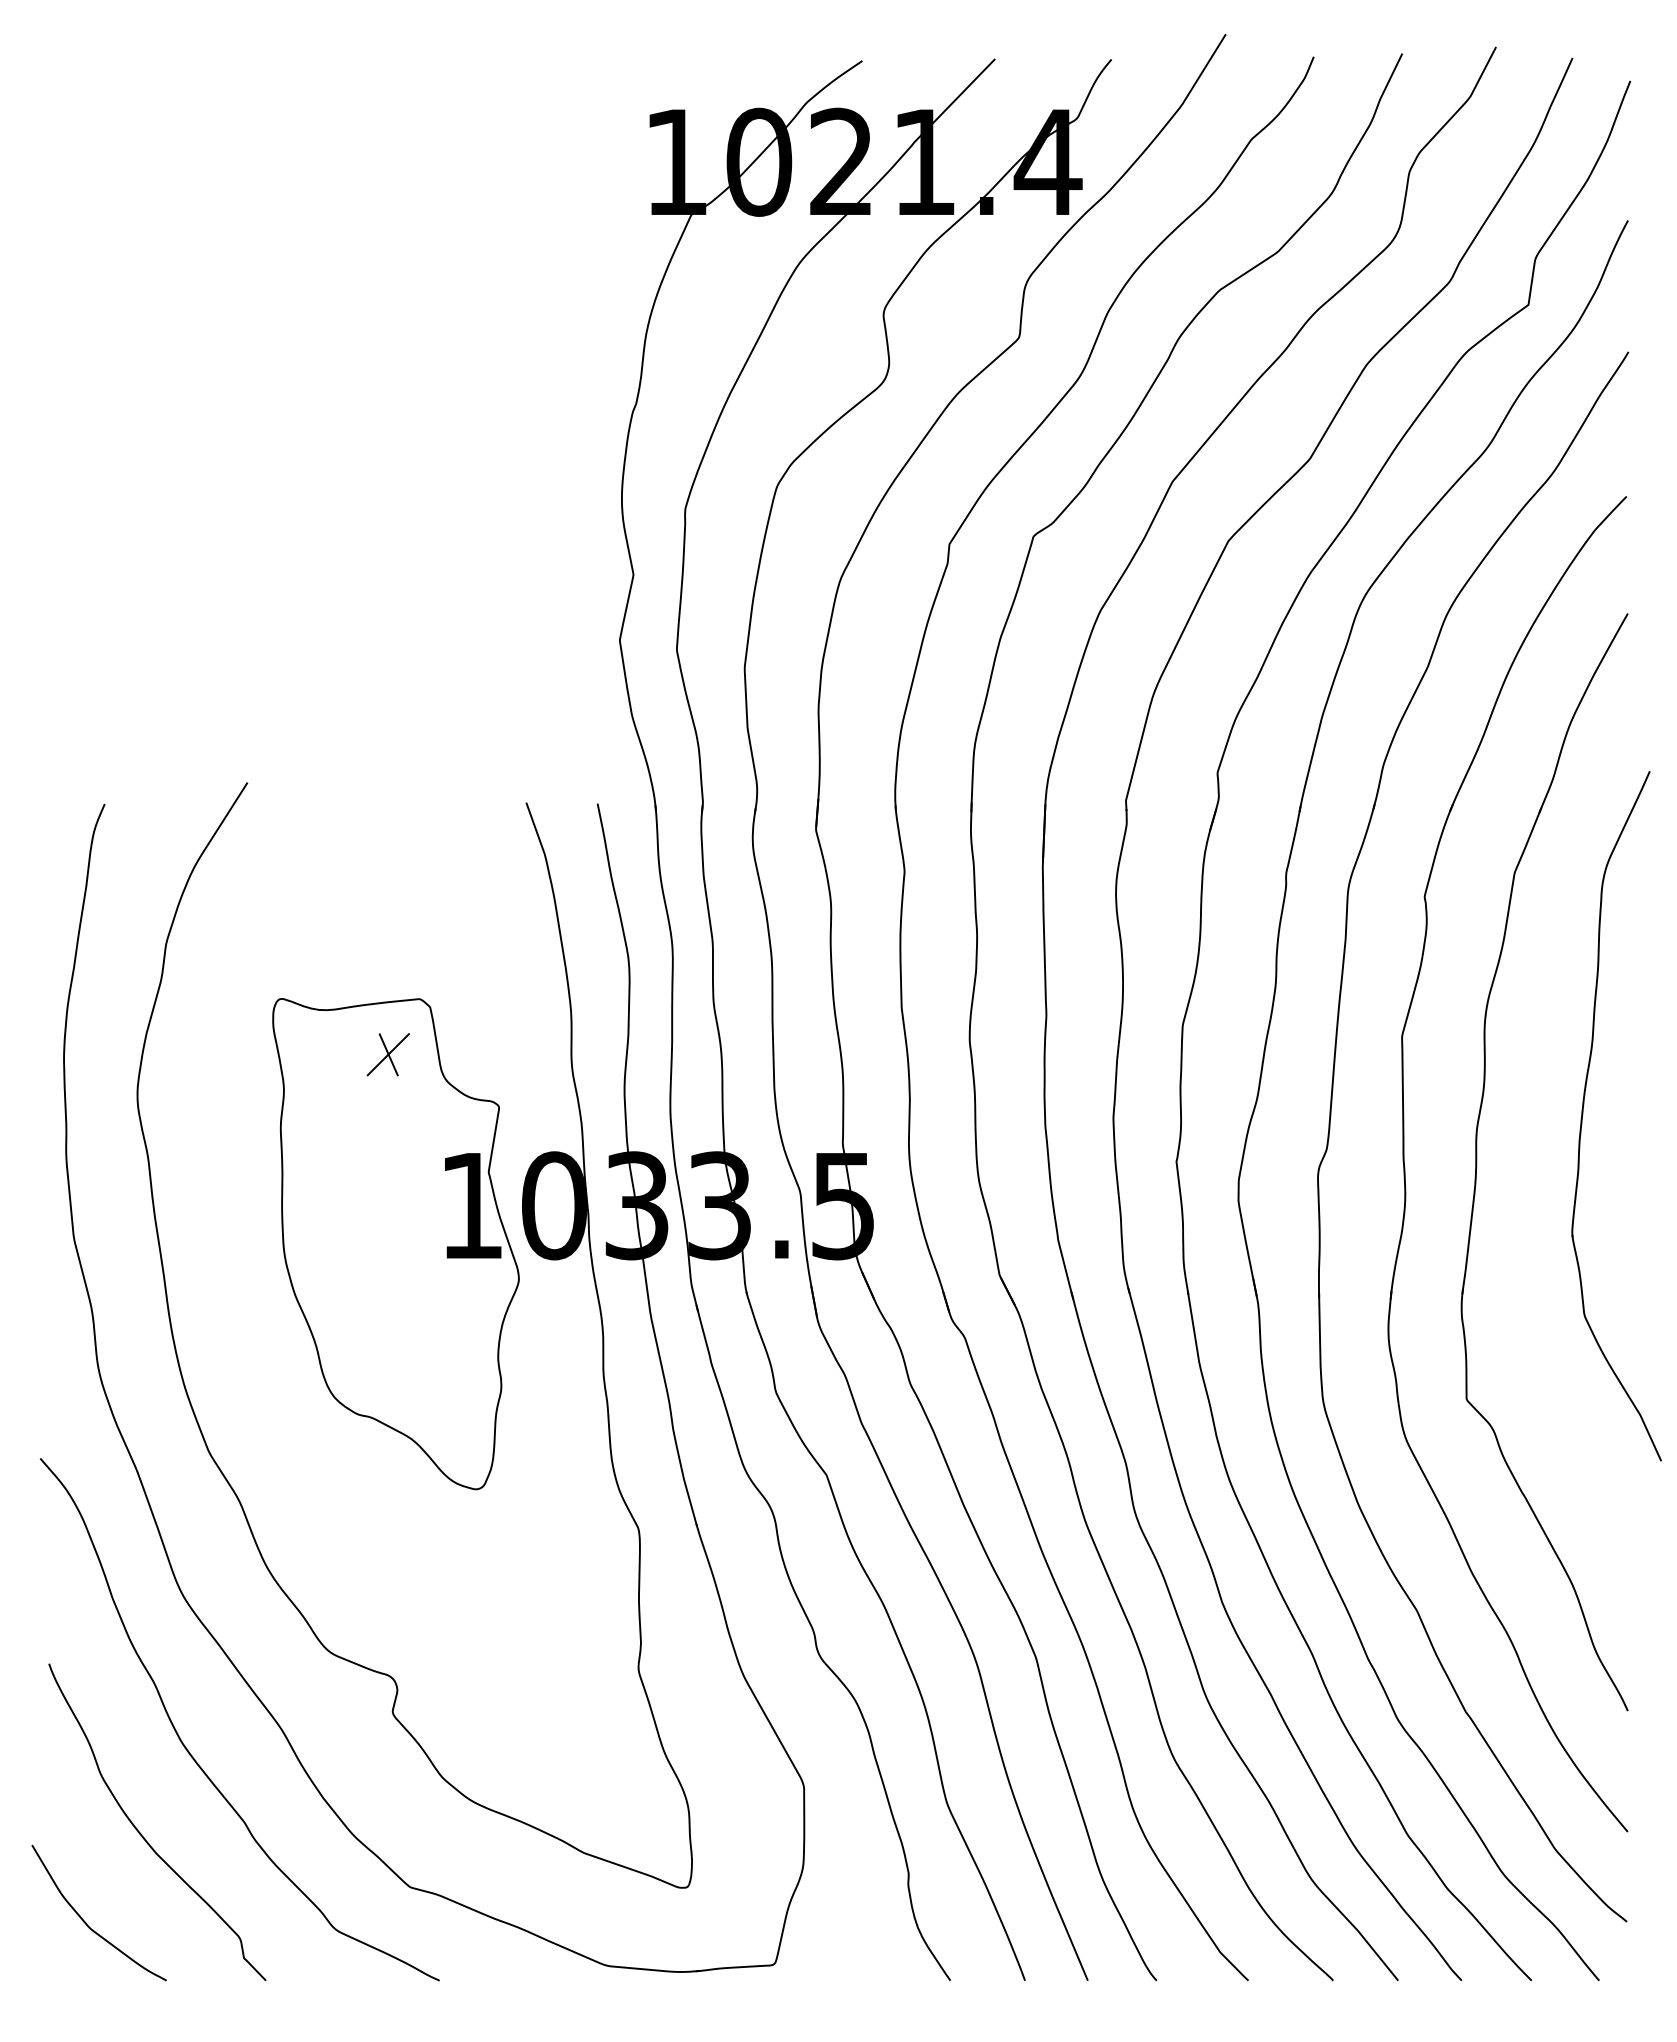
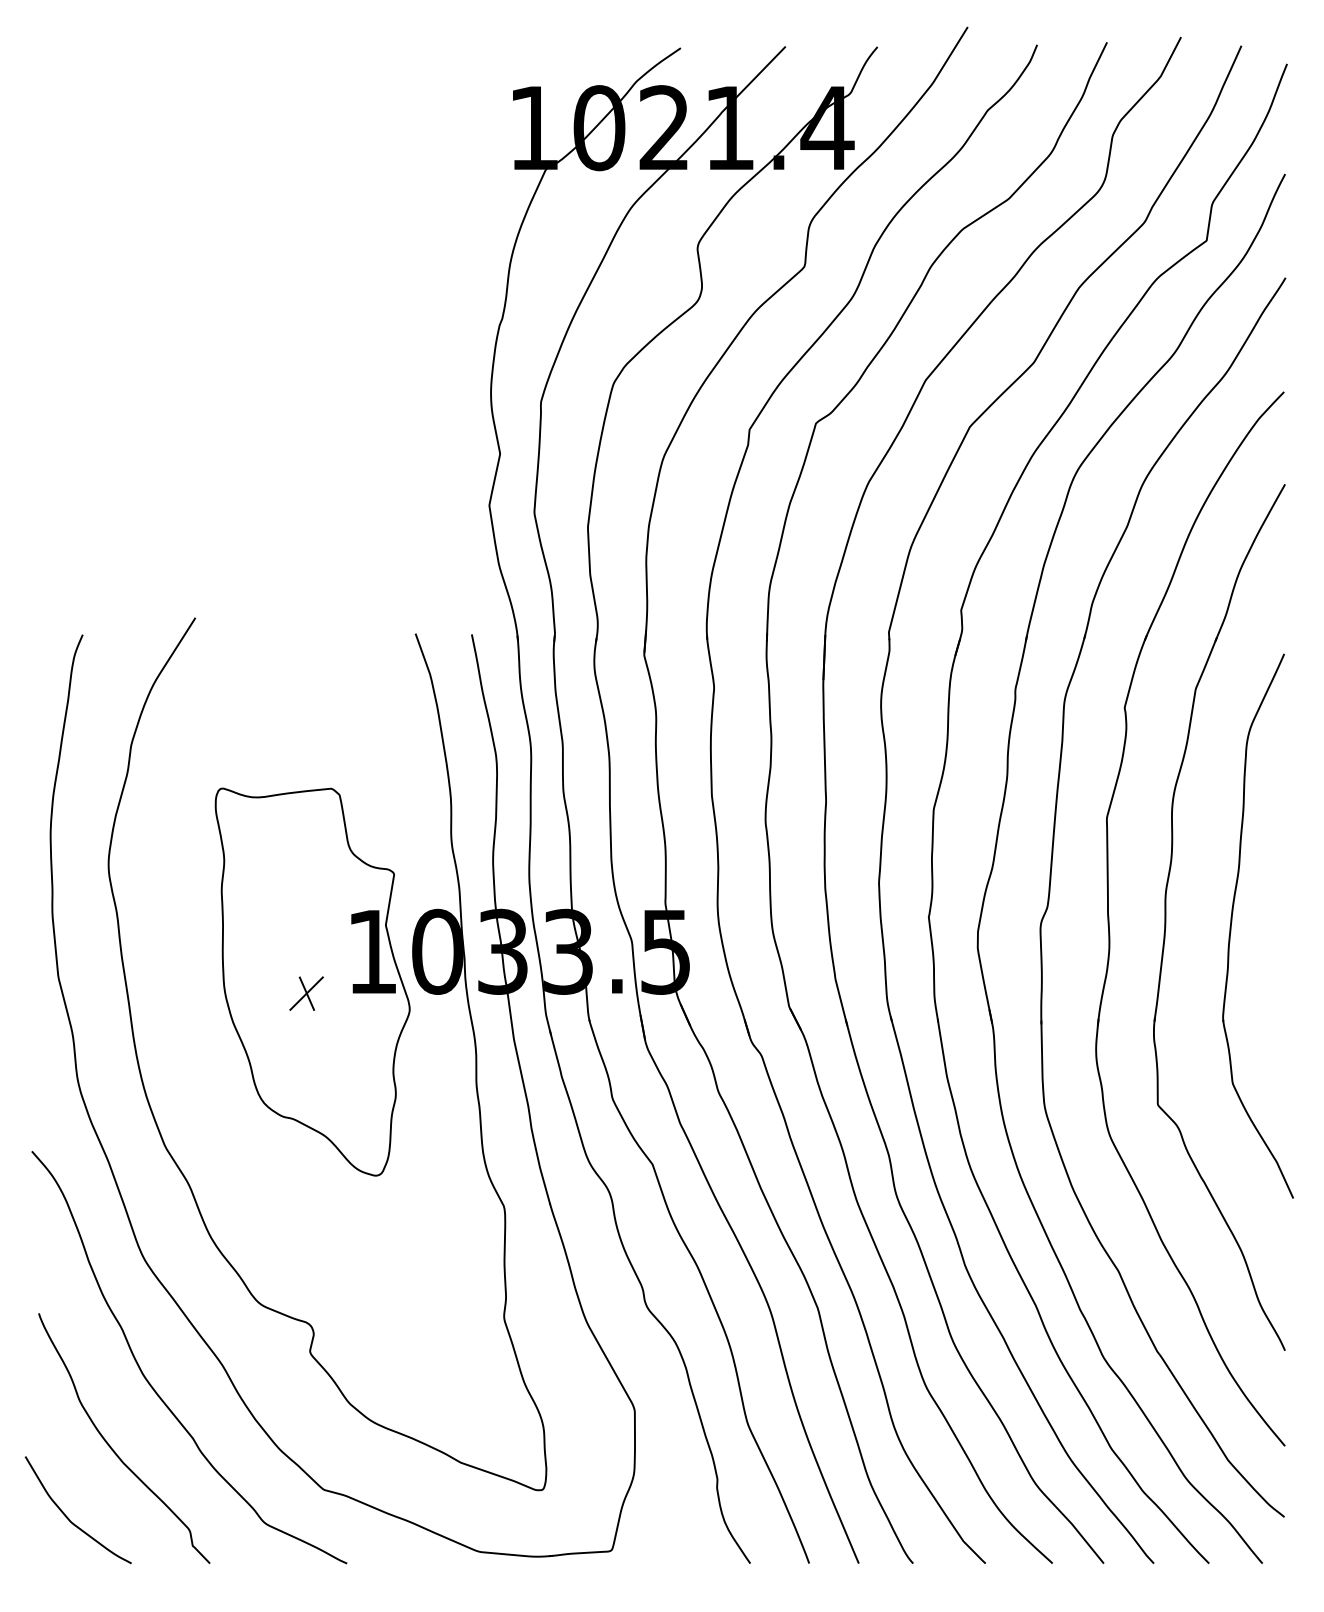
part: (387, 1054) -> (305, 993), moved
part: (1583, 1114) -> (1231, 924), moved

